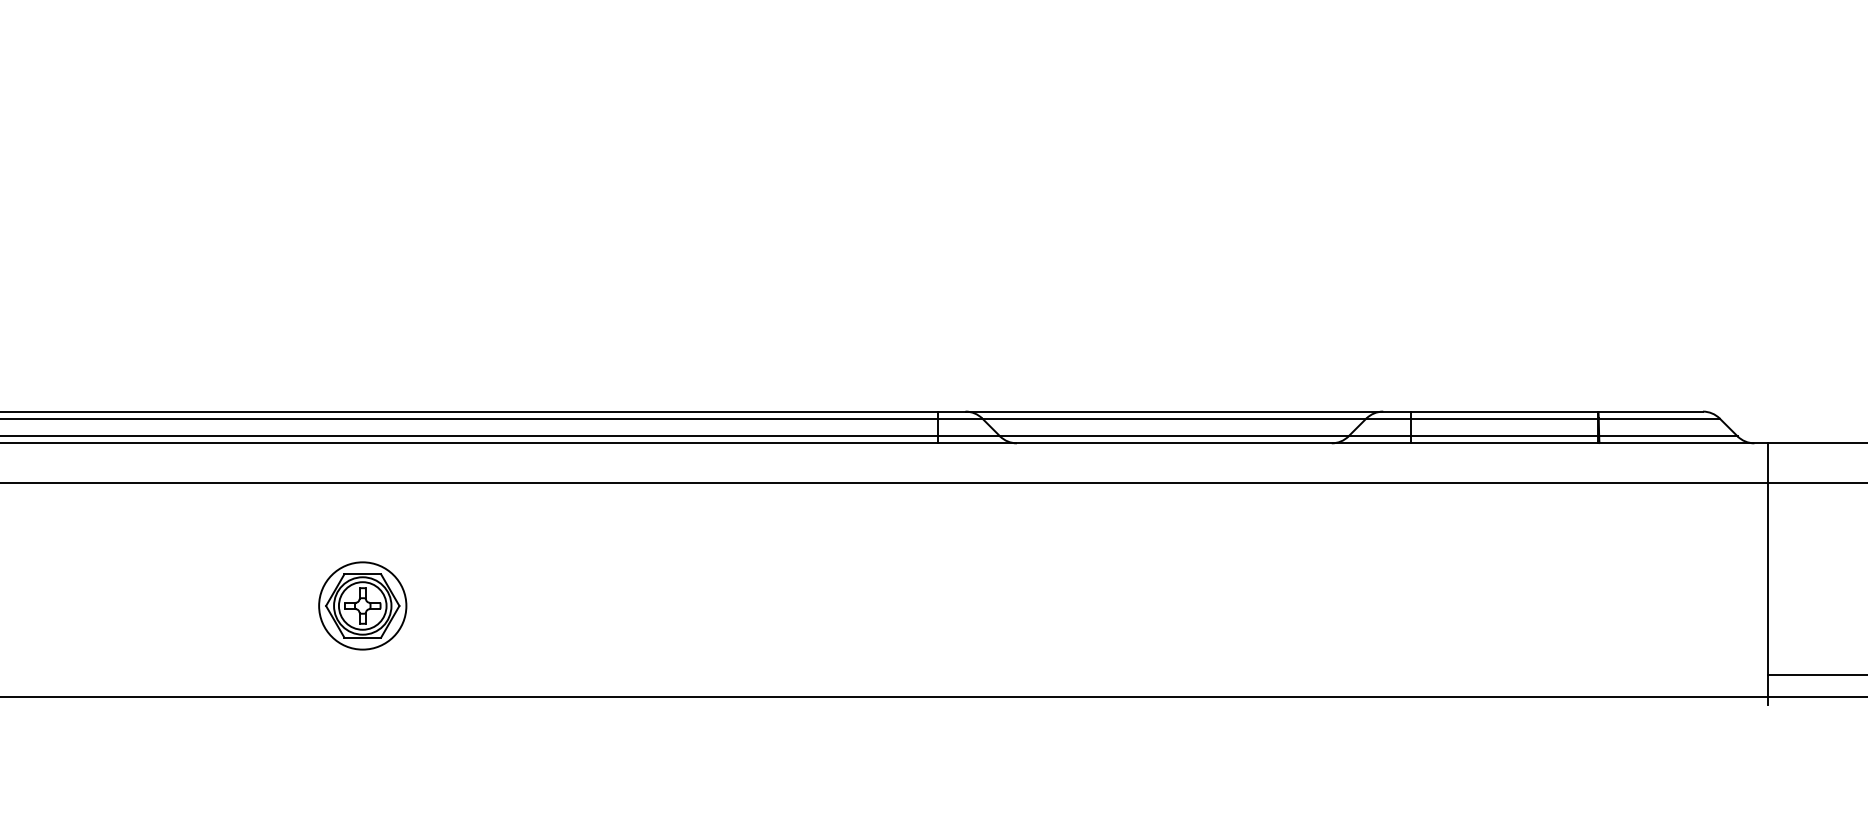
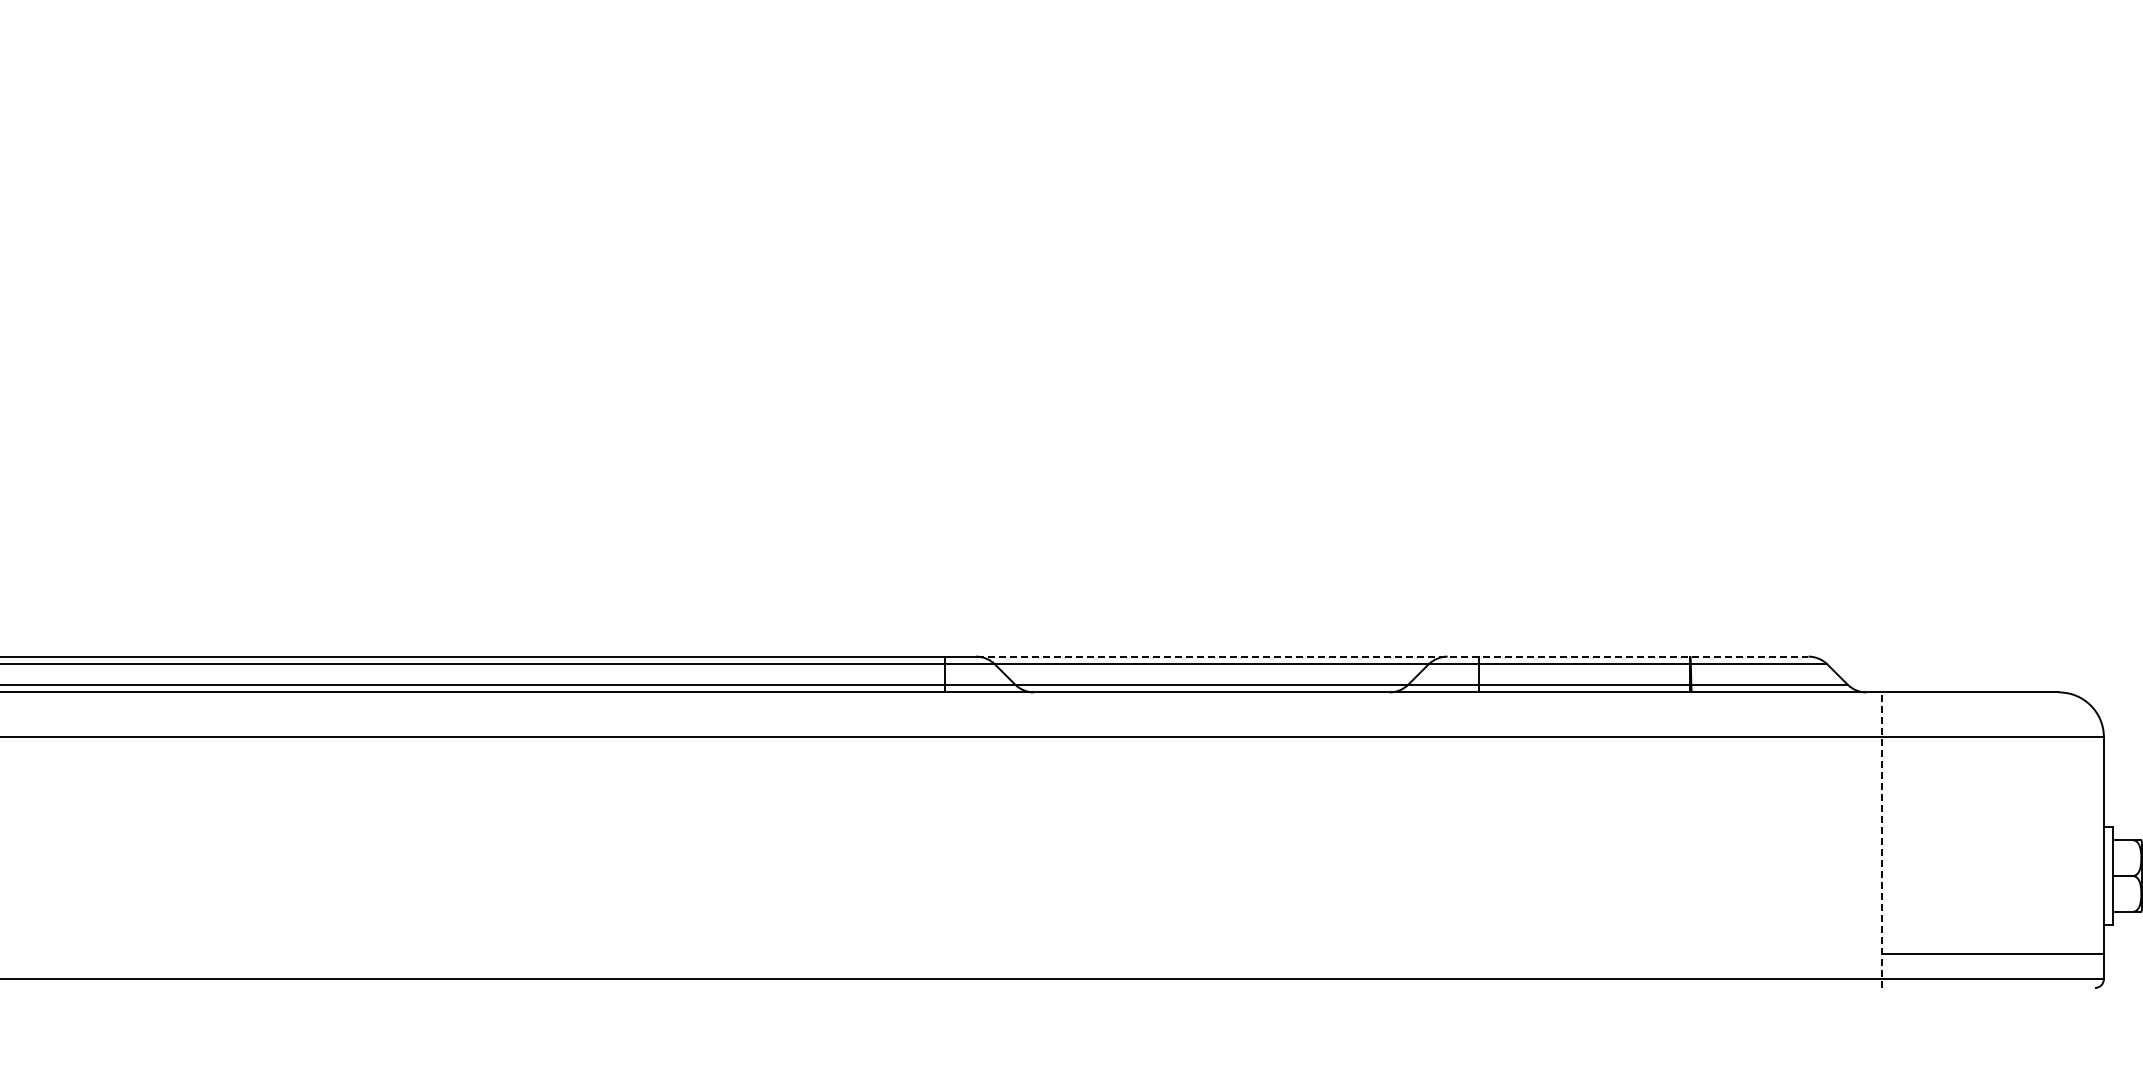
line: (1334, 411) -> (1392, 656), solid -> dashed
line: (1767, 574) -> (1881, 840), solid -> dashed
part: (362, 605) -> (295, 875), removed

